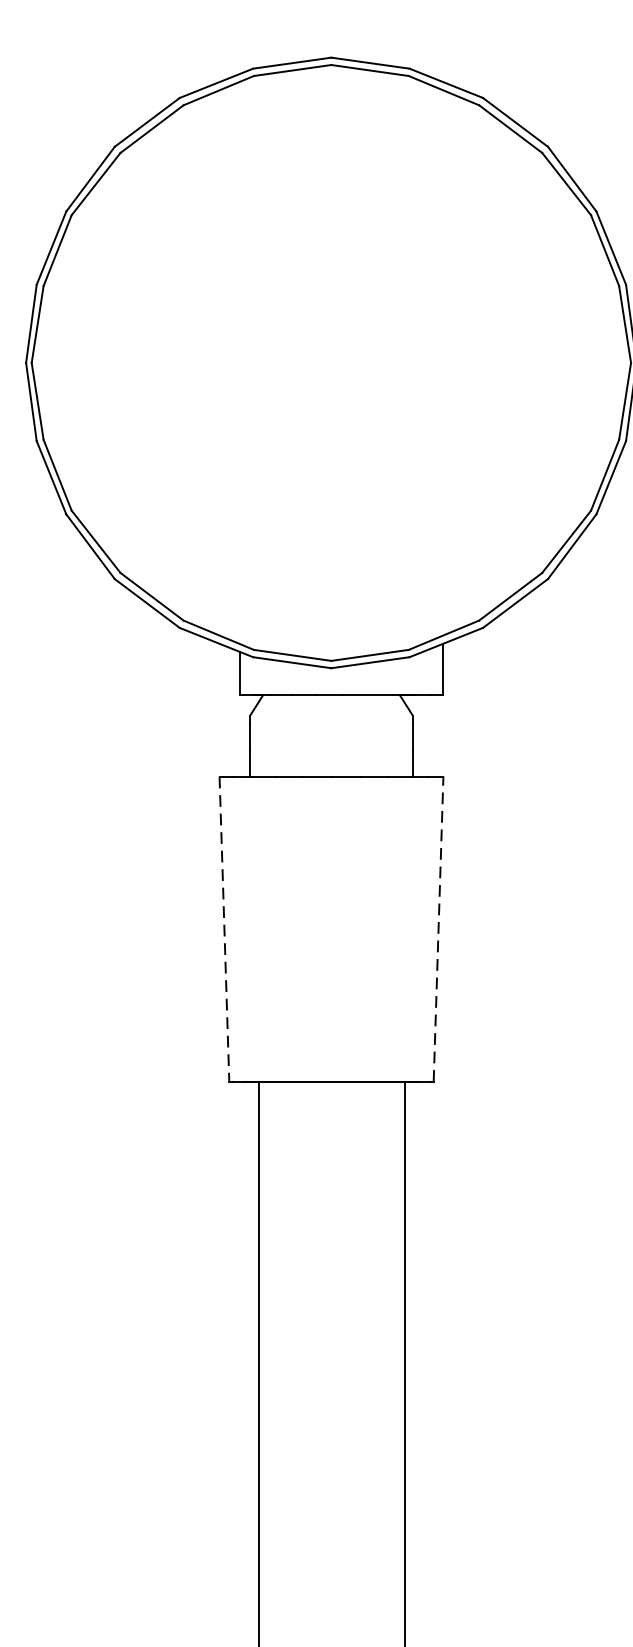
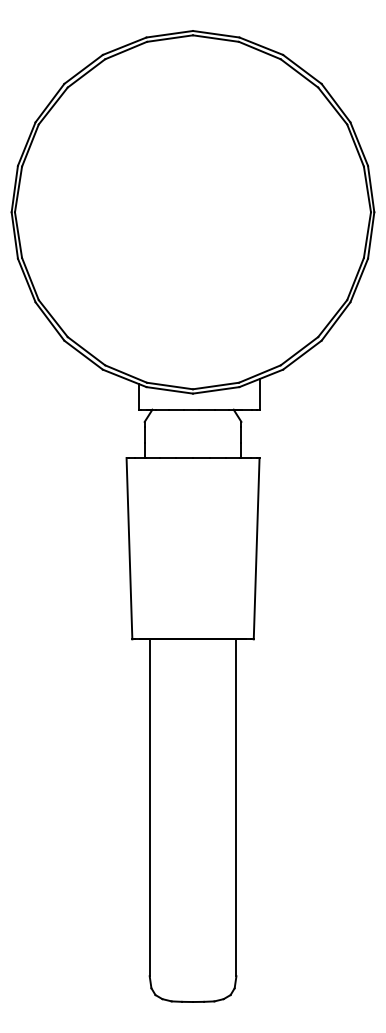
line: (224, 928) -> (129, 548), dashed -> solid
line: (438, 928) -> (256, 548), dashed -> solid

